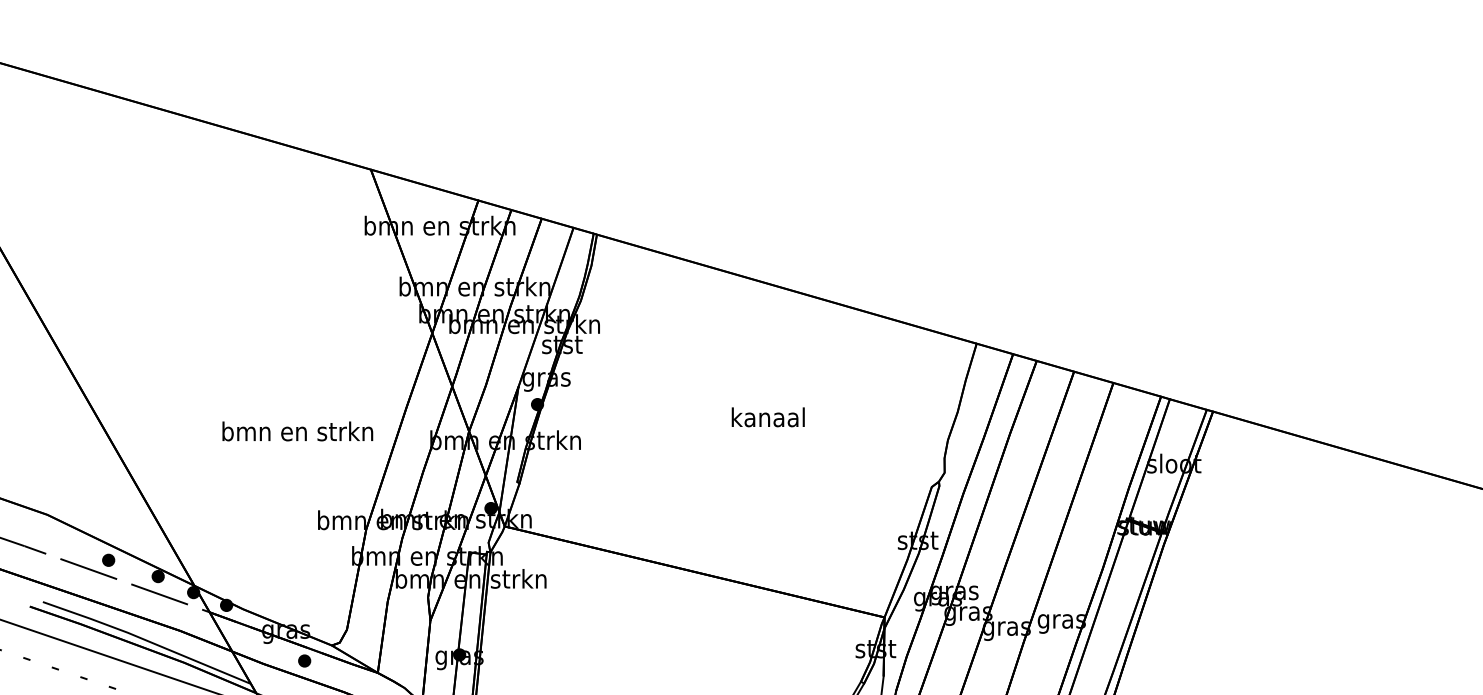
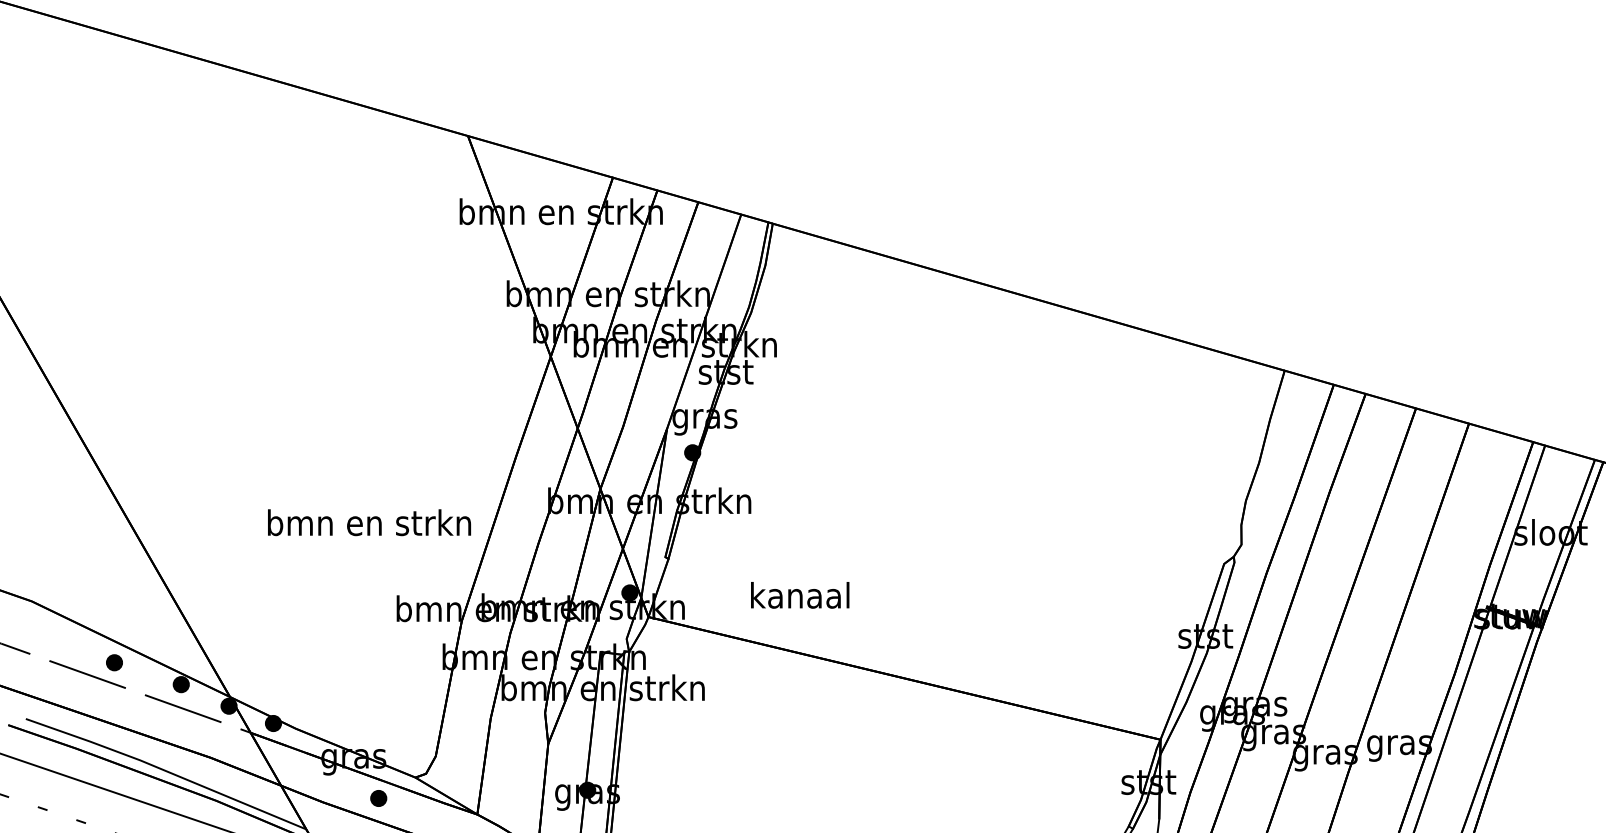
text: (767, 417) -> (799, 595), moved
text: (297, 431) -> (369, 522), moved

